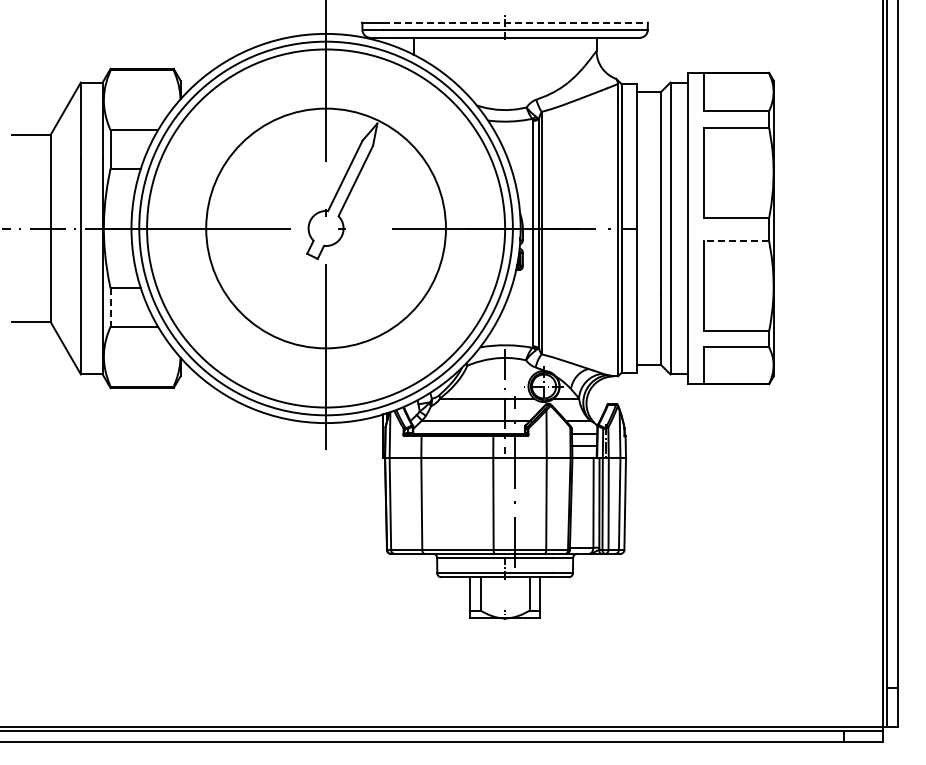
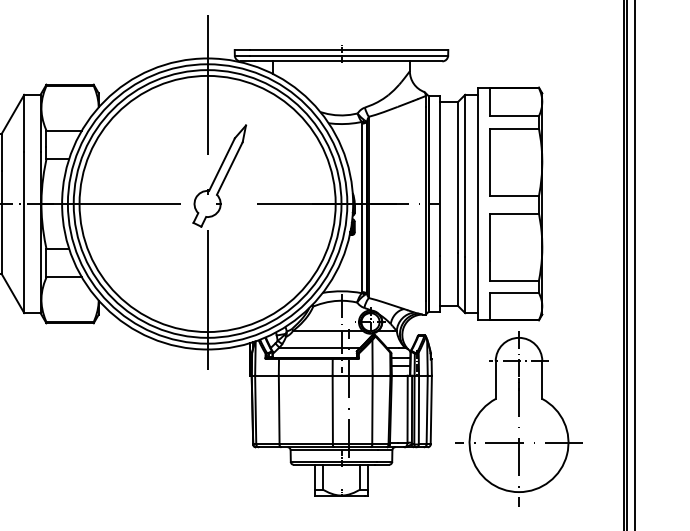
line: (516, 22) -> (350, 49), dashed -> solid
circle: (325, 228) -> (207, 203), size x1.43
line: (736, 241) -> (514, 213), dashed -> solid
line: (110, 308) -> (46, 263), dashed -> solid
part: (742, 515) -> (519, 418), added

